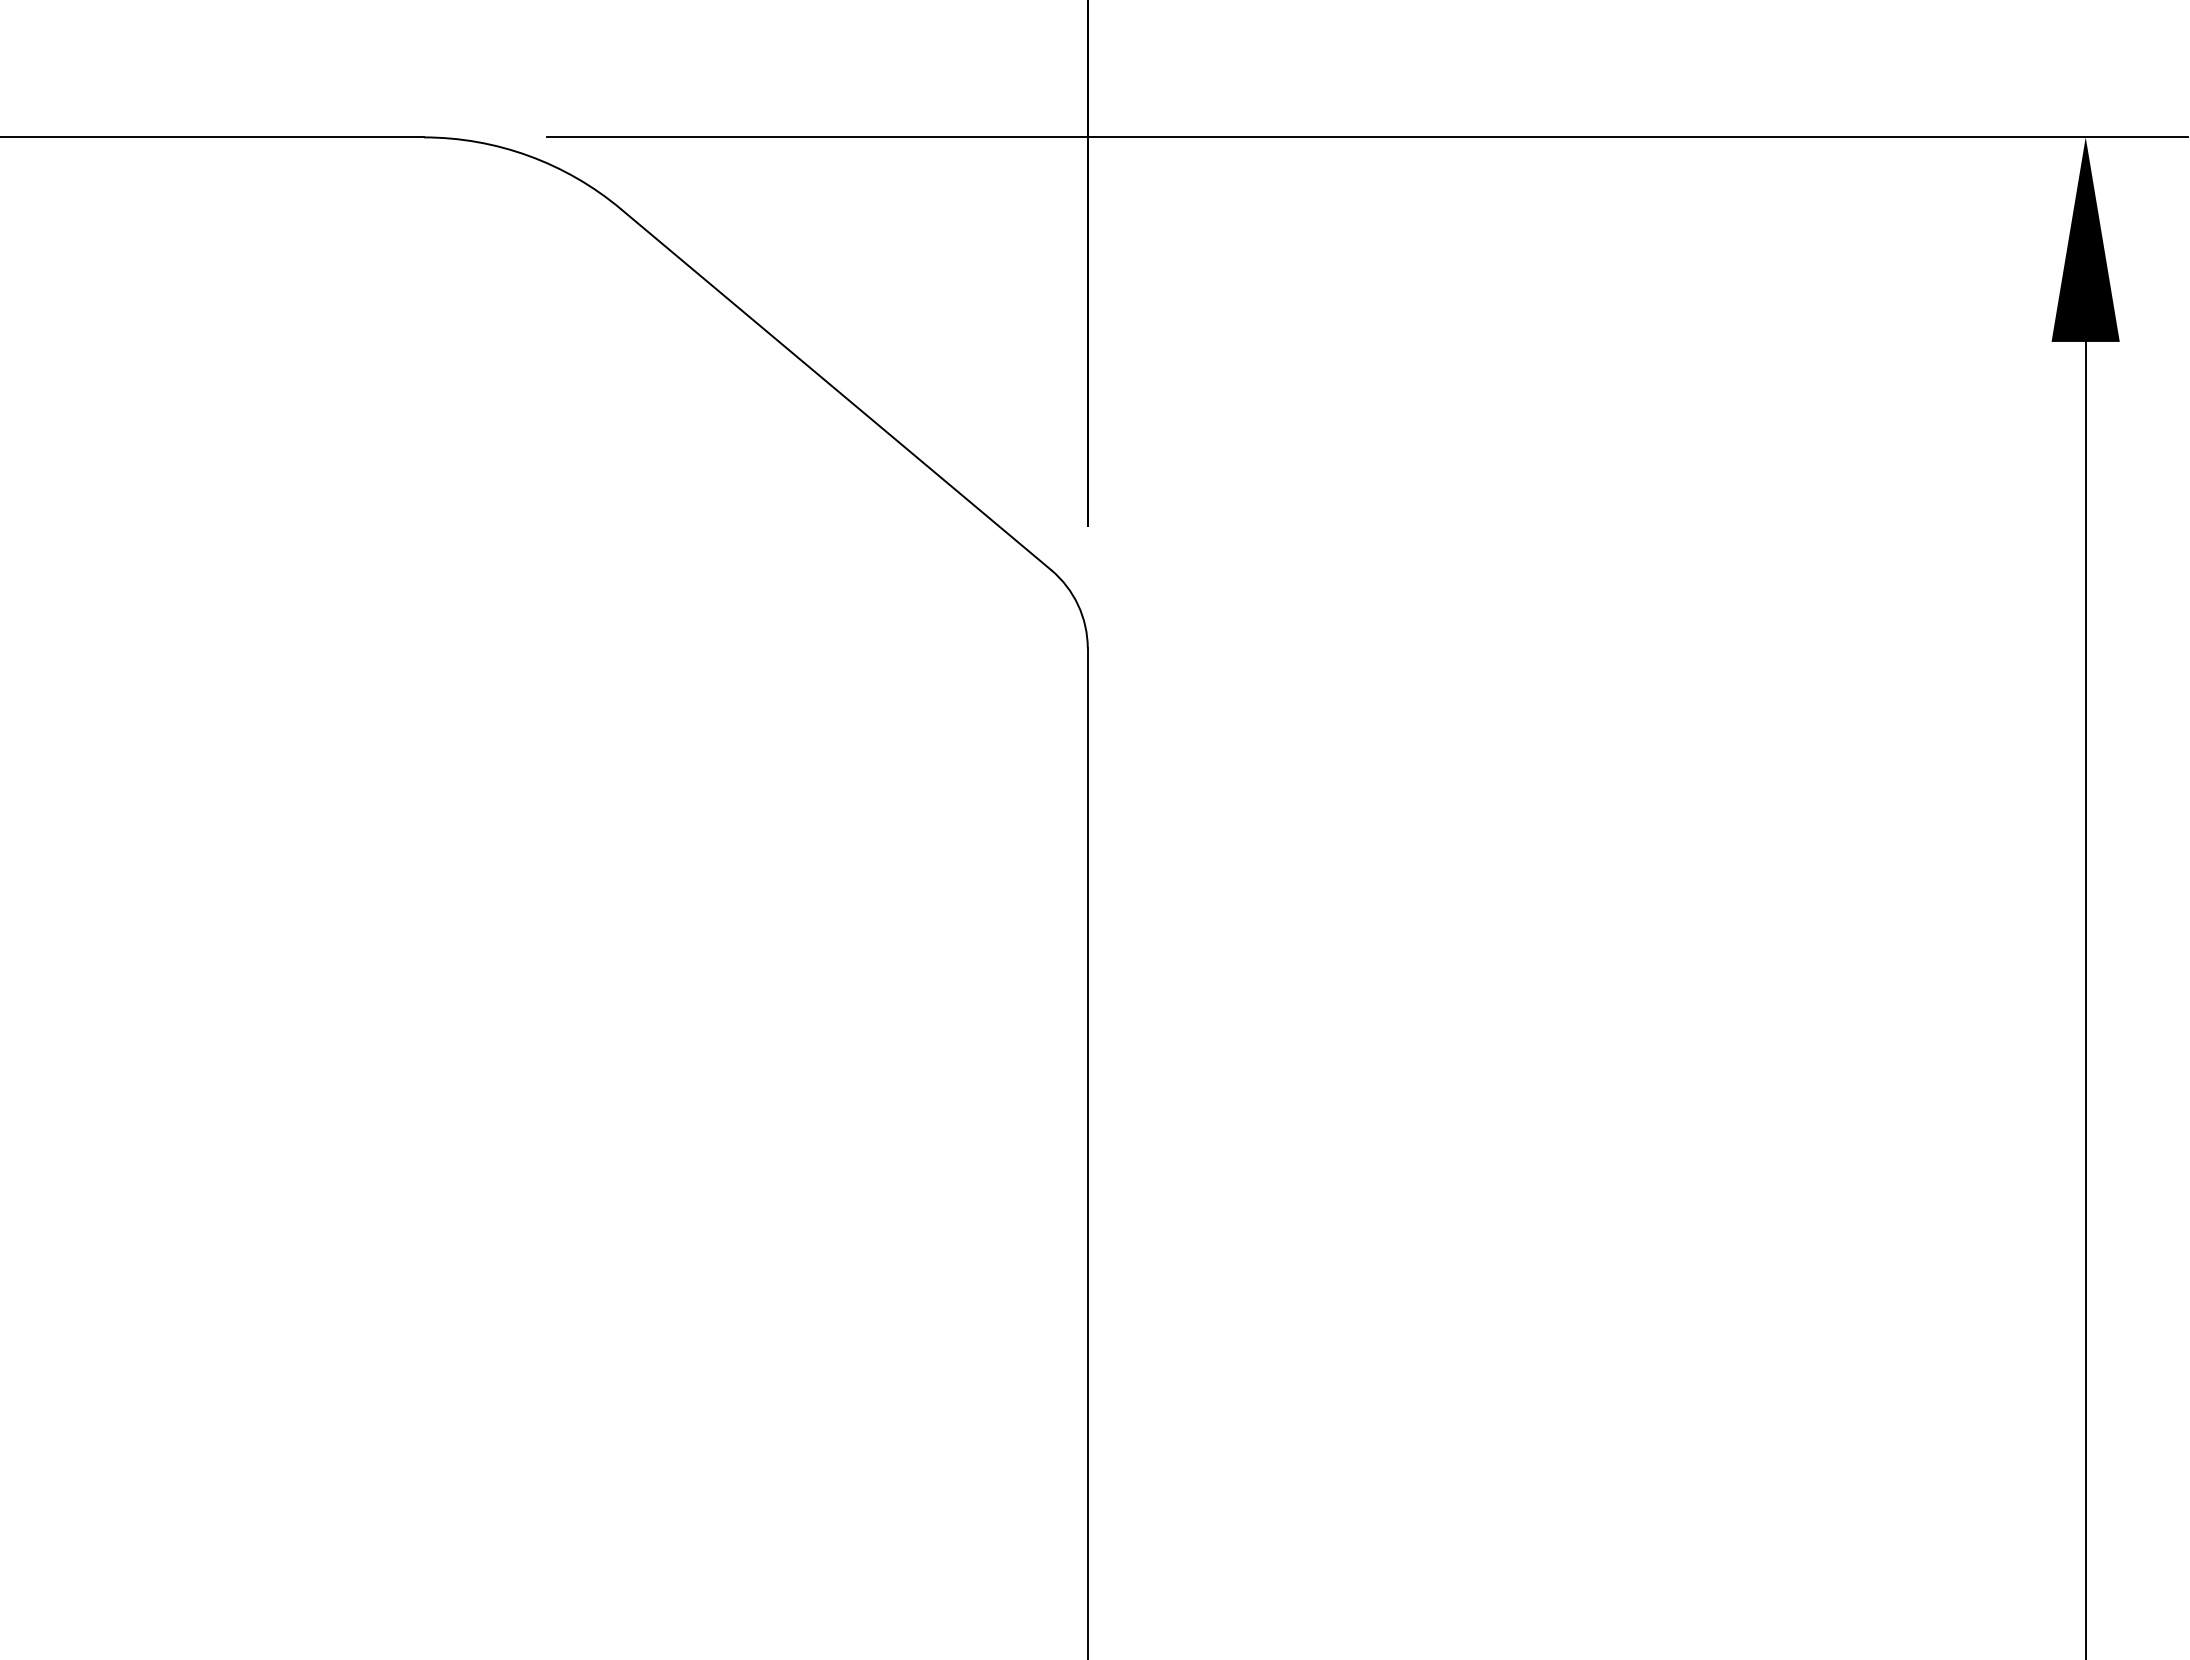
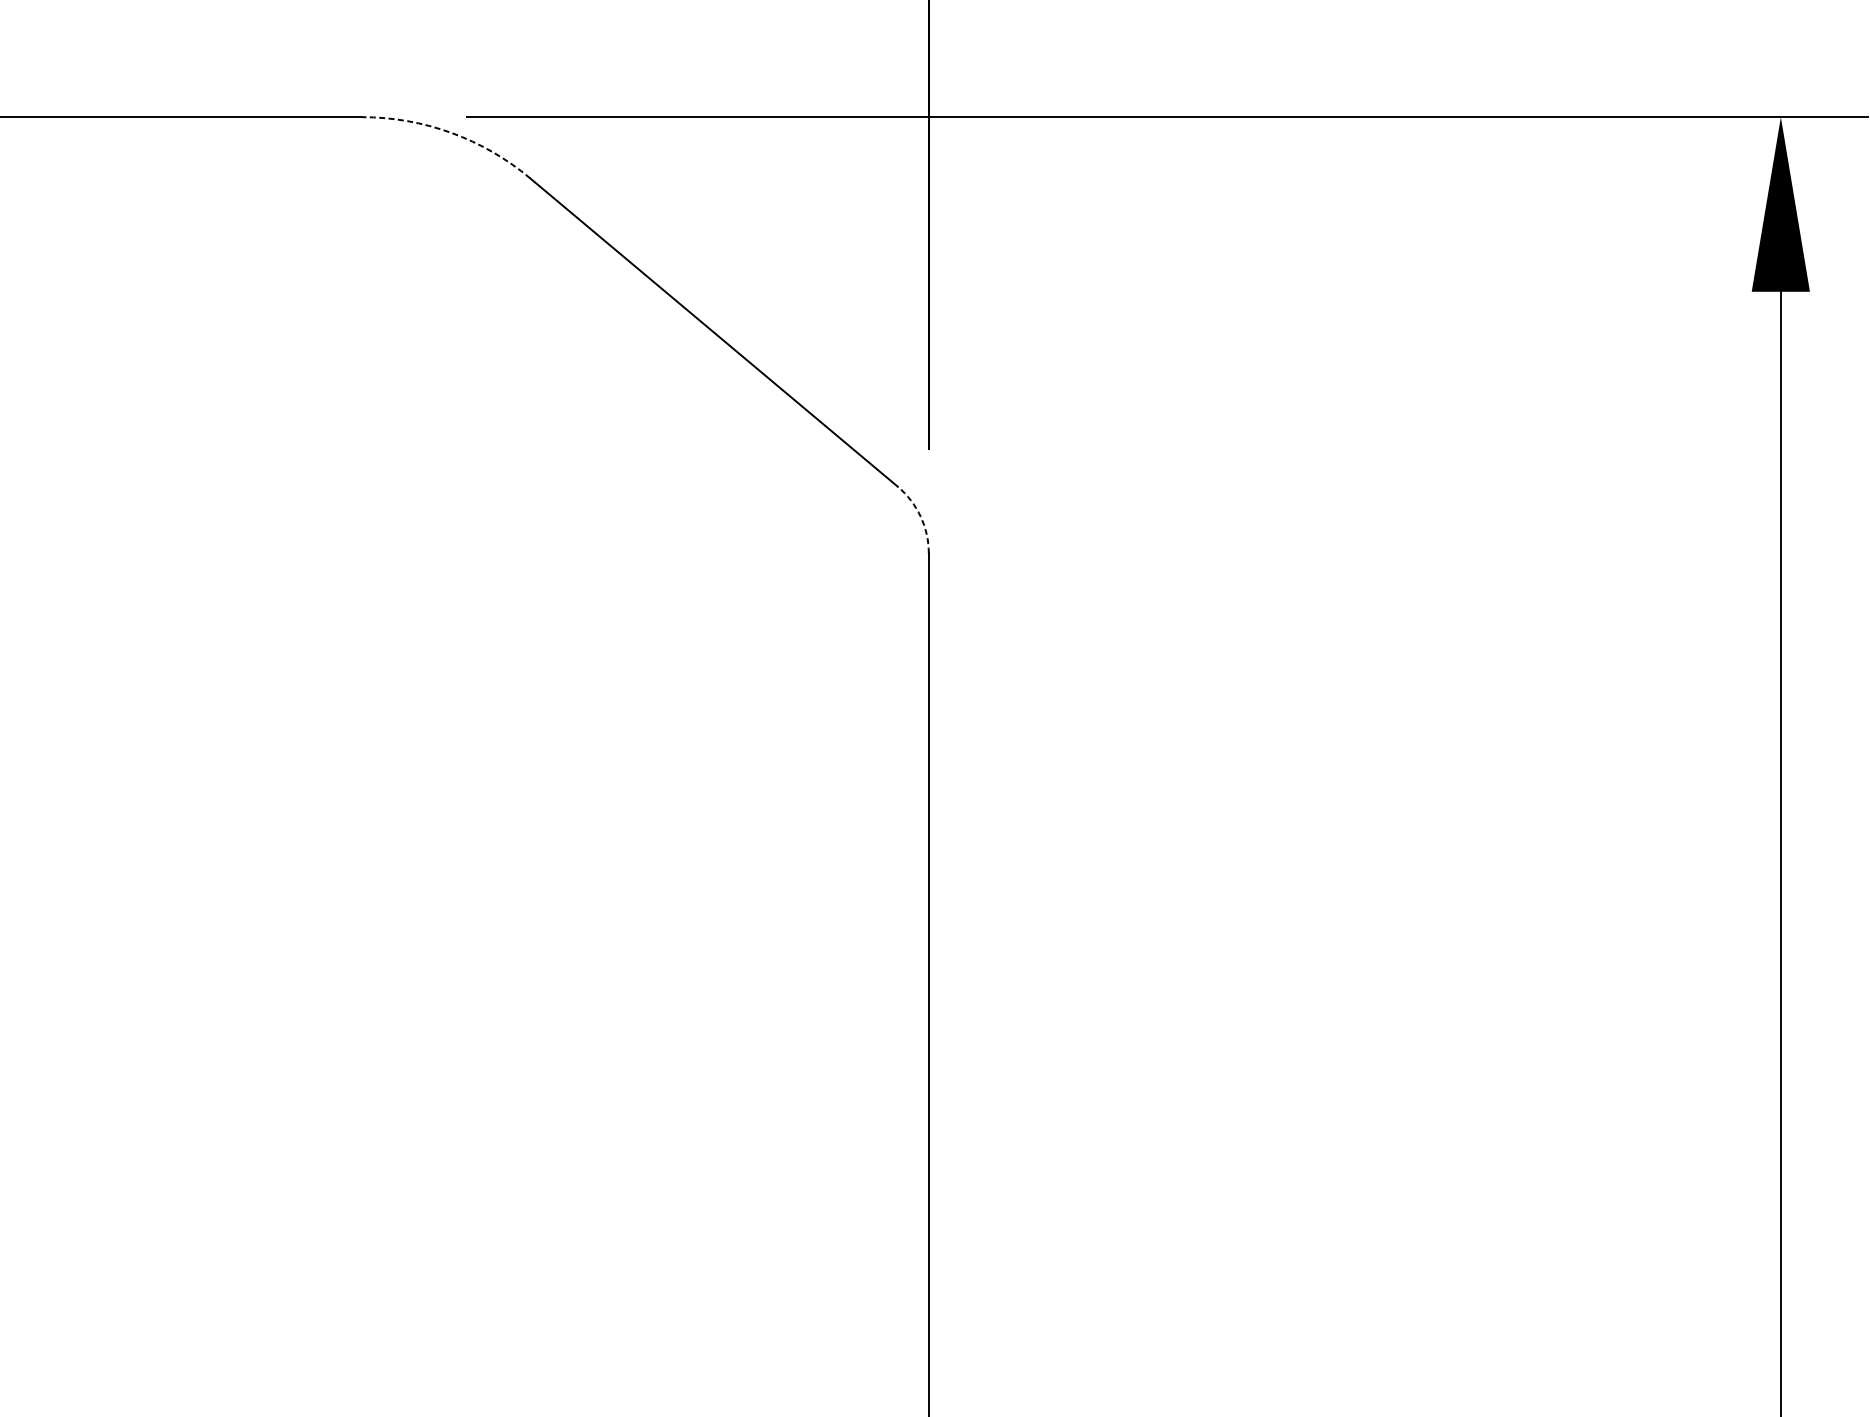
arc: (528, 155) -> (451, 132), solid -> dashed
arc: (1078, 605) -> (920, 516), solid -> dashed

